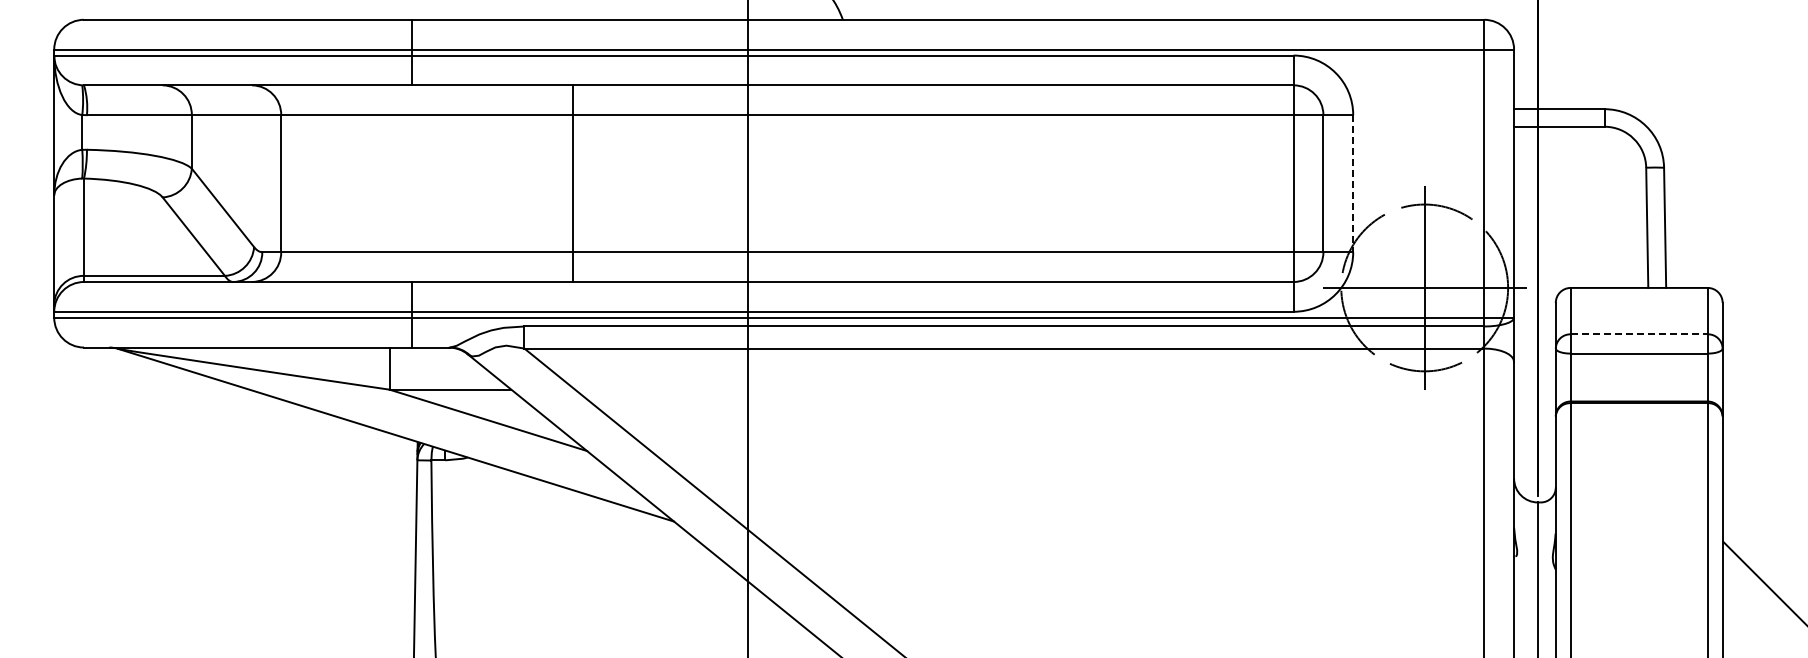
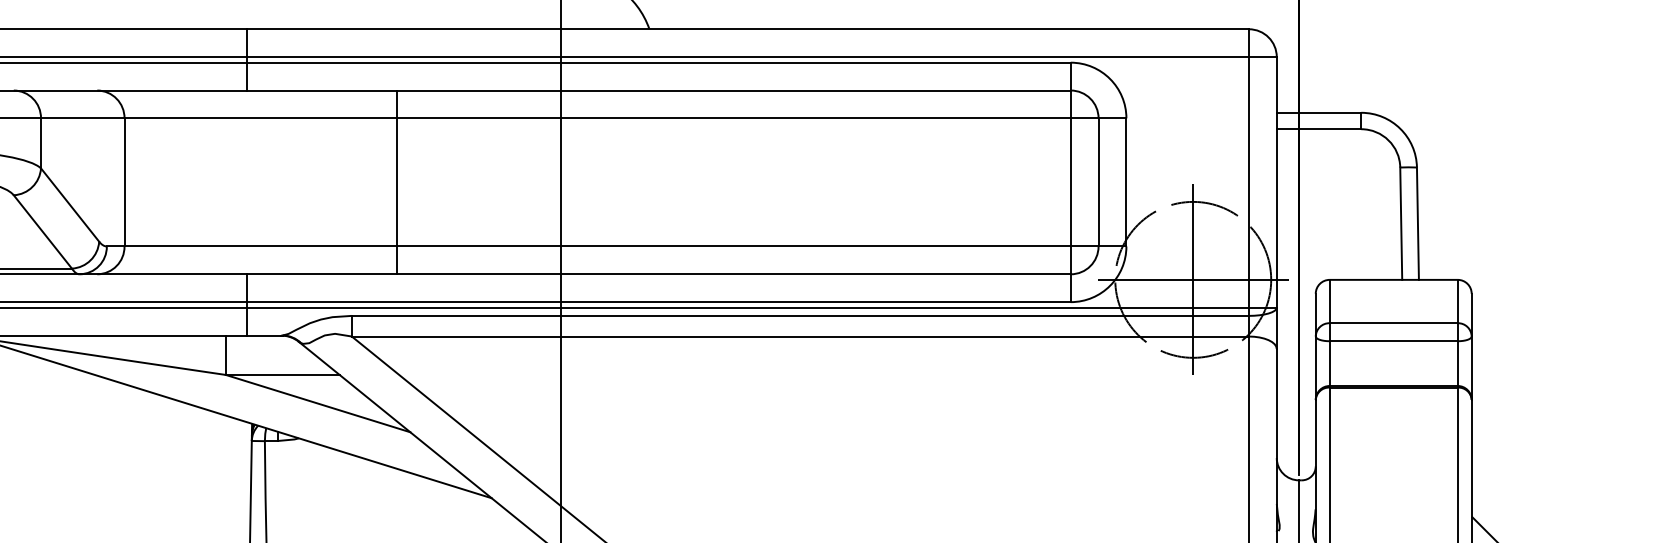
line: (1353, 183) -> (1126, 182), dashed -> solid
line: (1639, 334) -> (1393, 323), dashed -> solid

